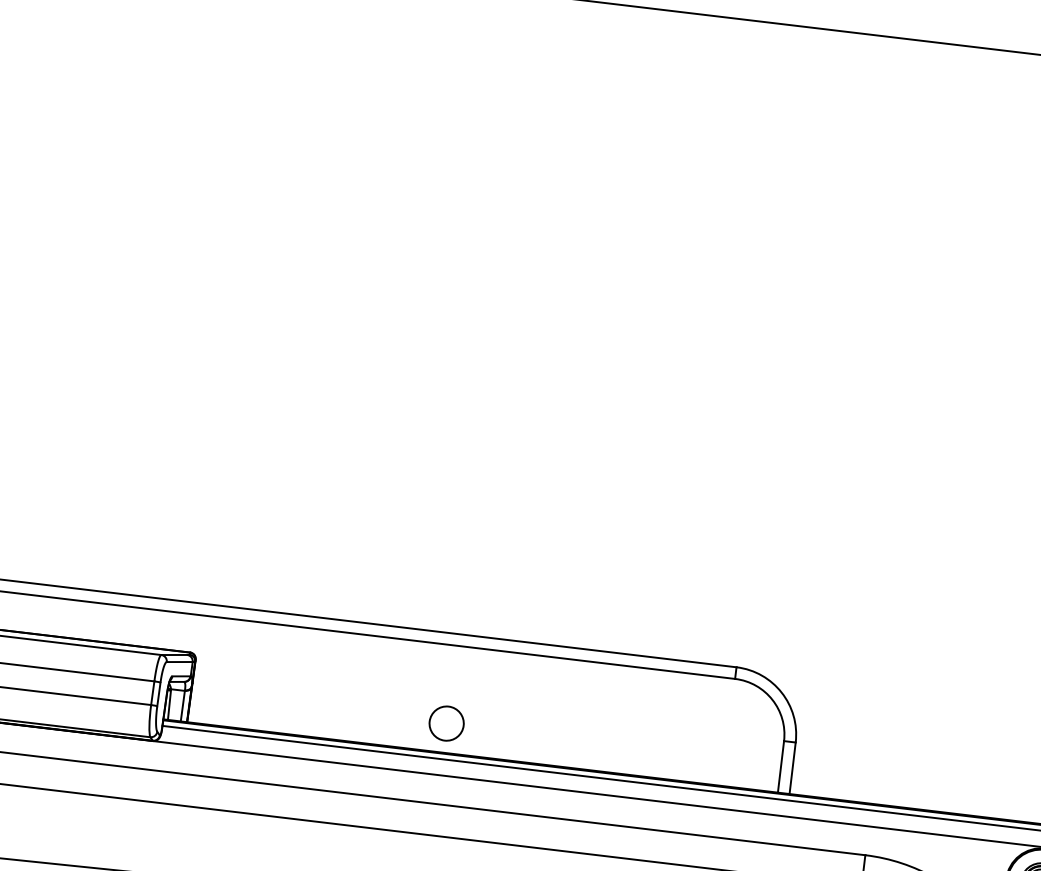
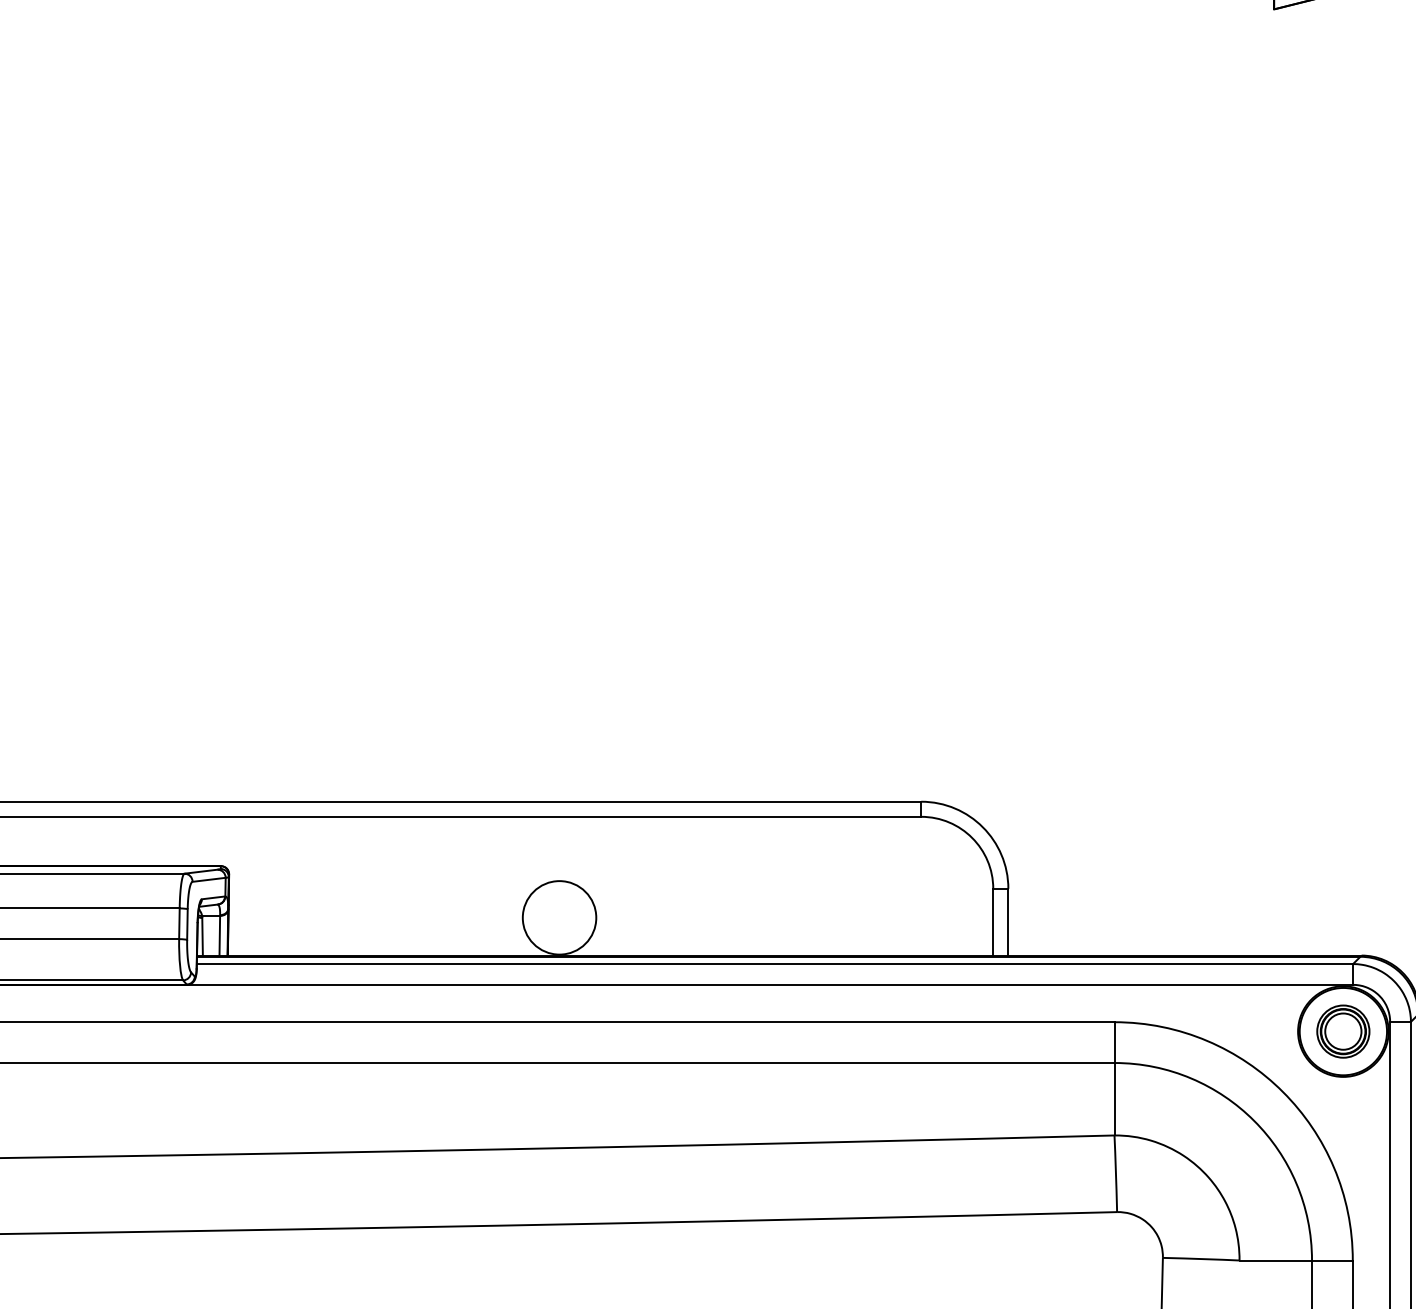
circle: (446, 723) -> (559, 917), size x1.67

